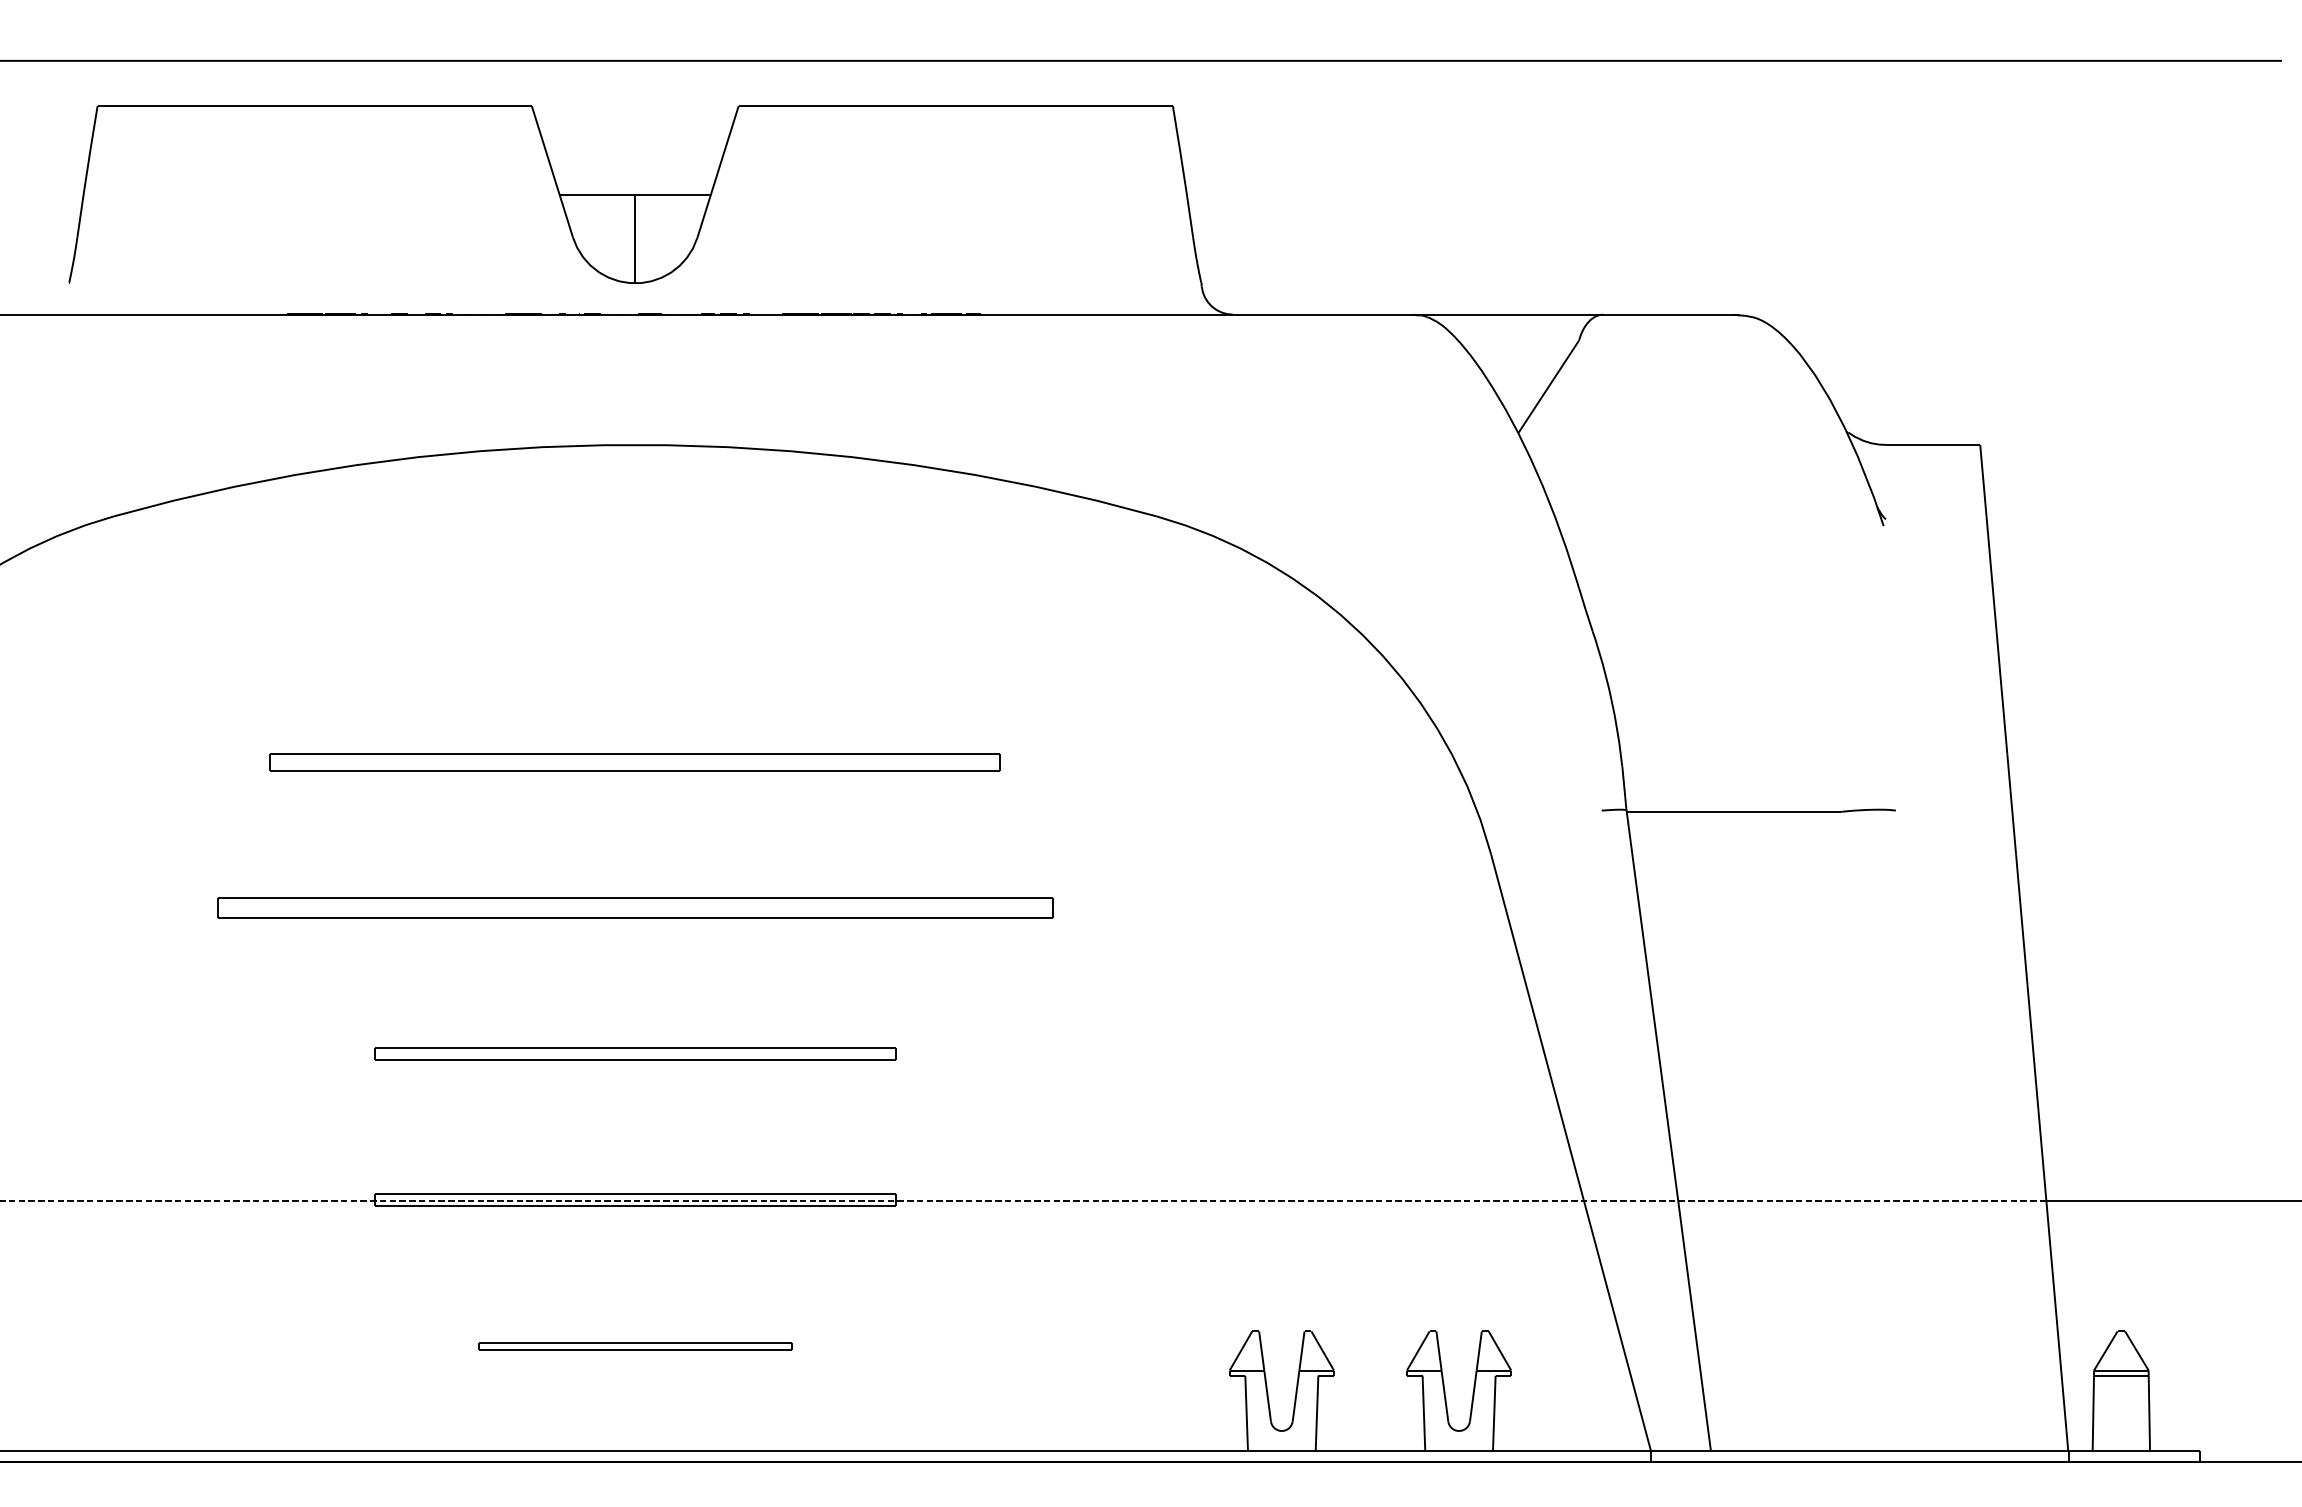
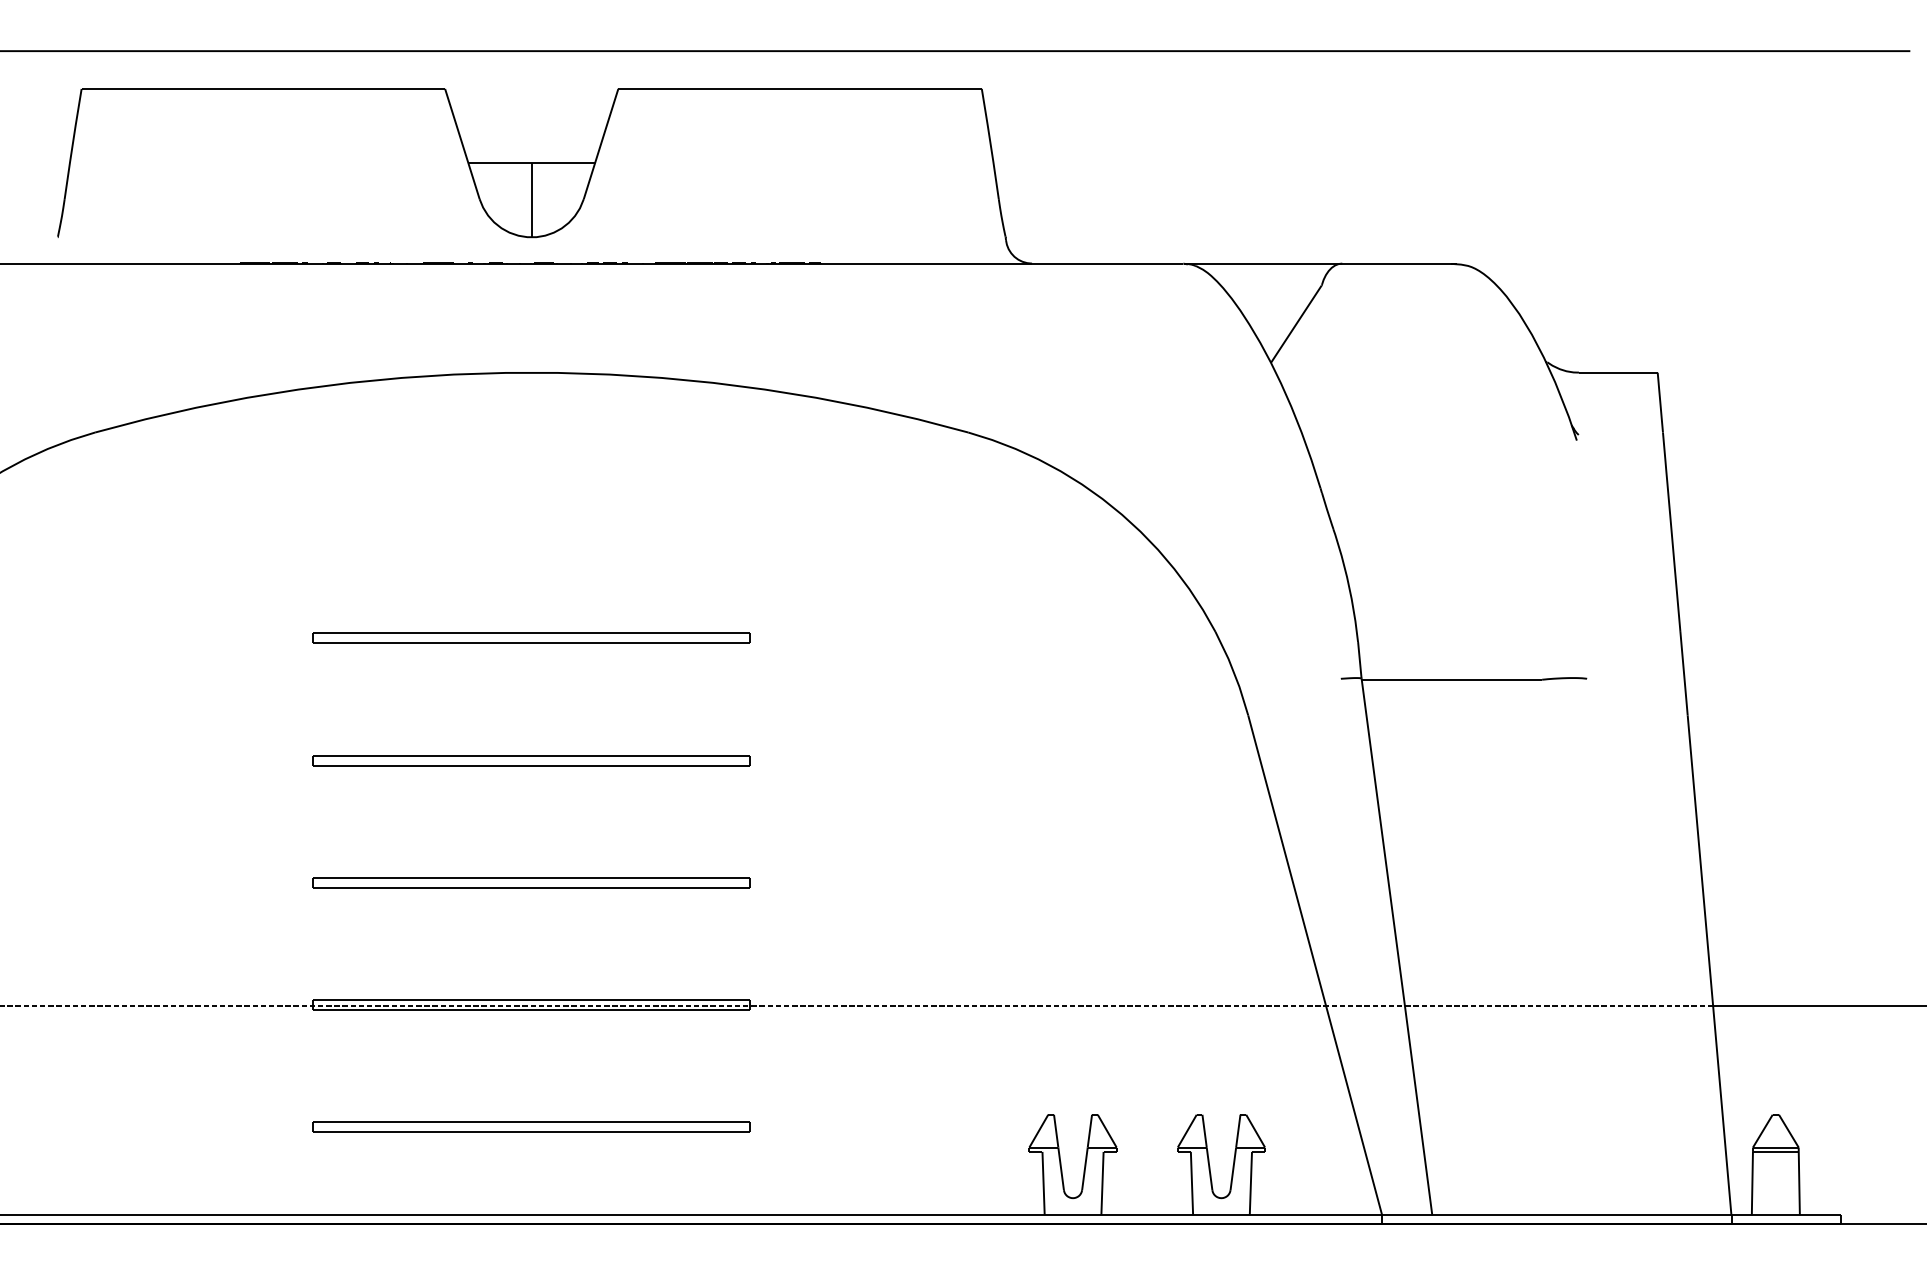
part: (634, 761) -> (531, 637), size x0.71
part: (634, 908) -> (531, 760), size x0.62
part: (634, 1345) -> (531, 1126), size x1.67

